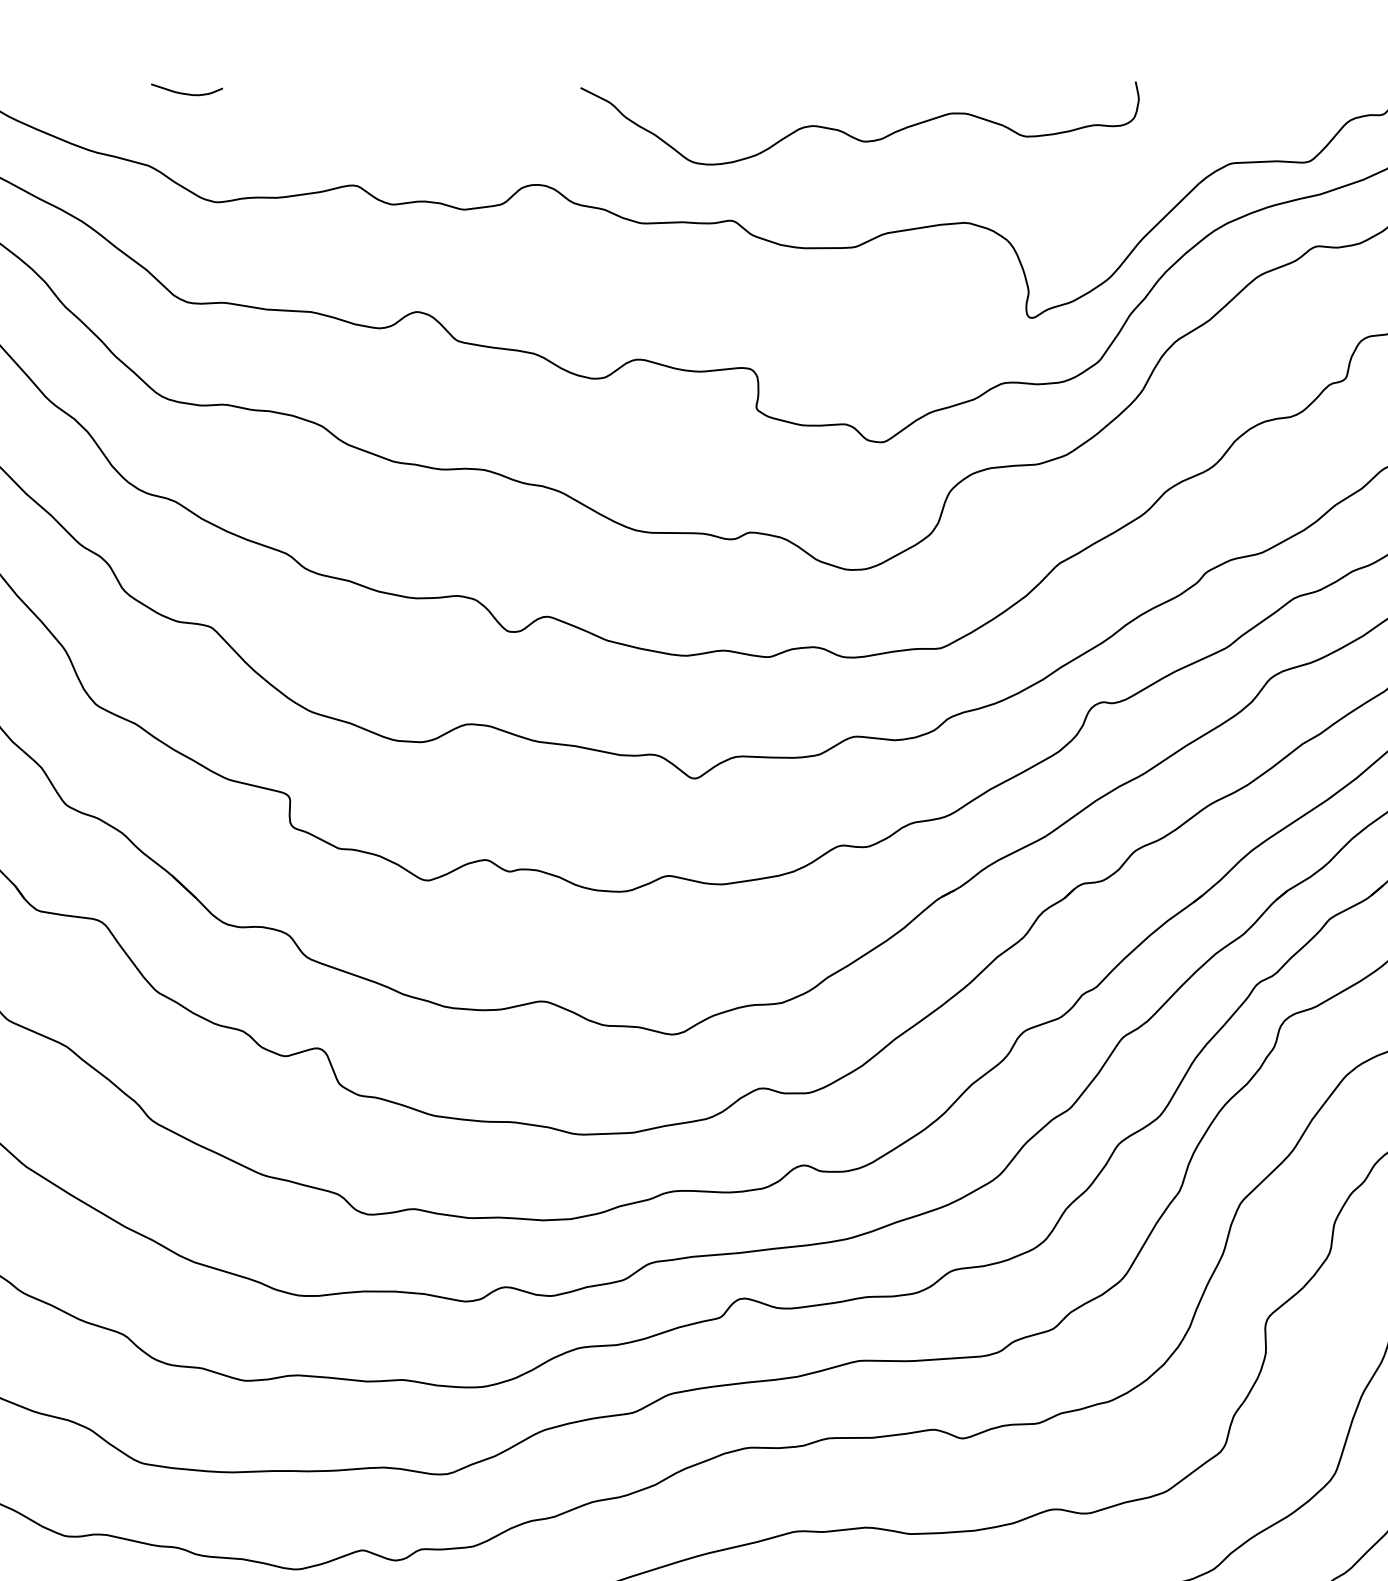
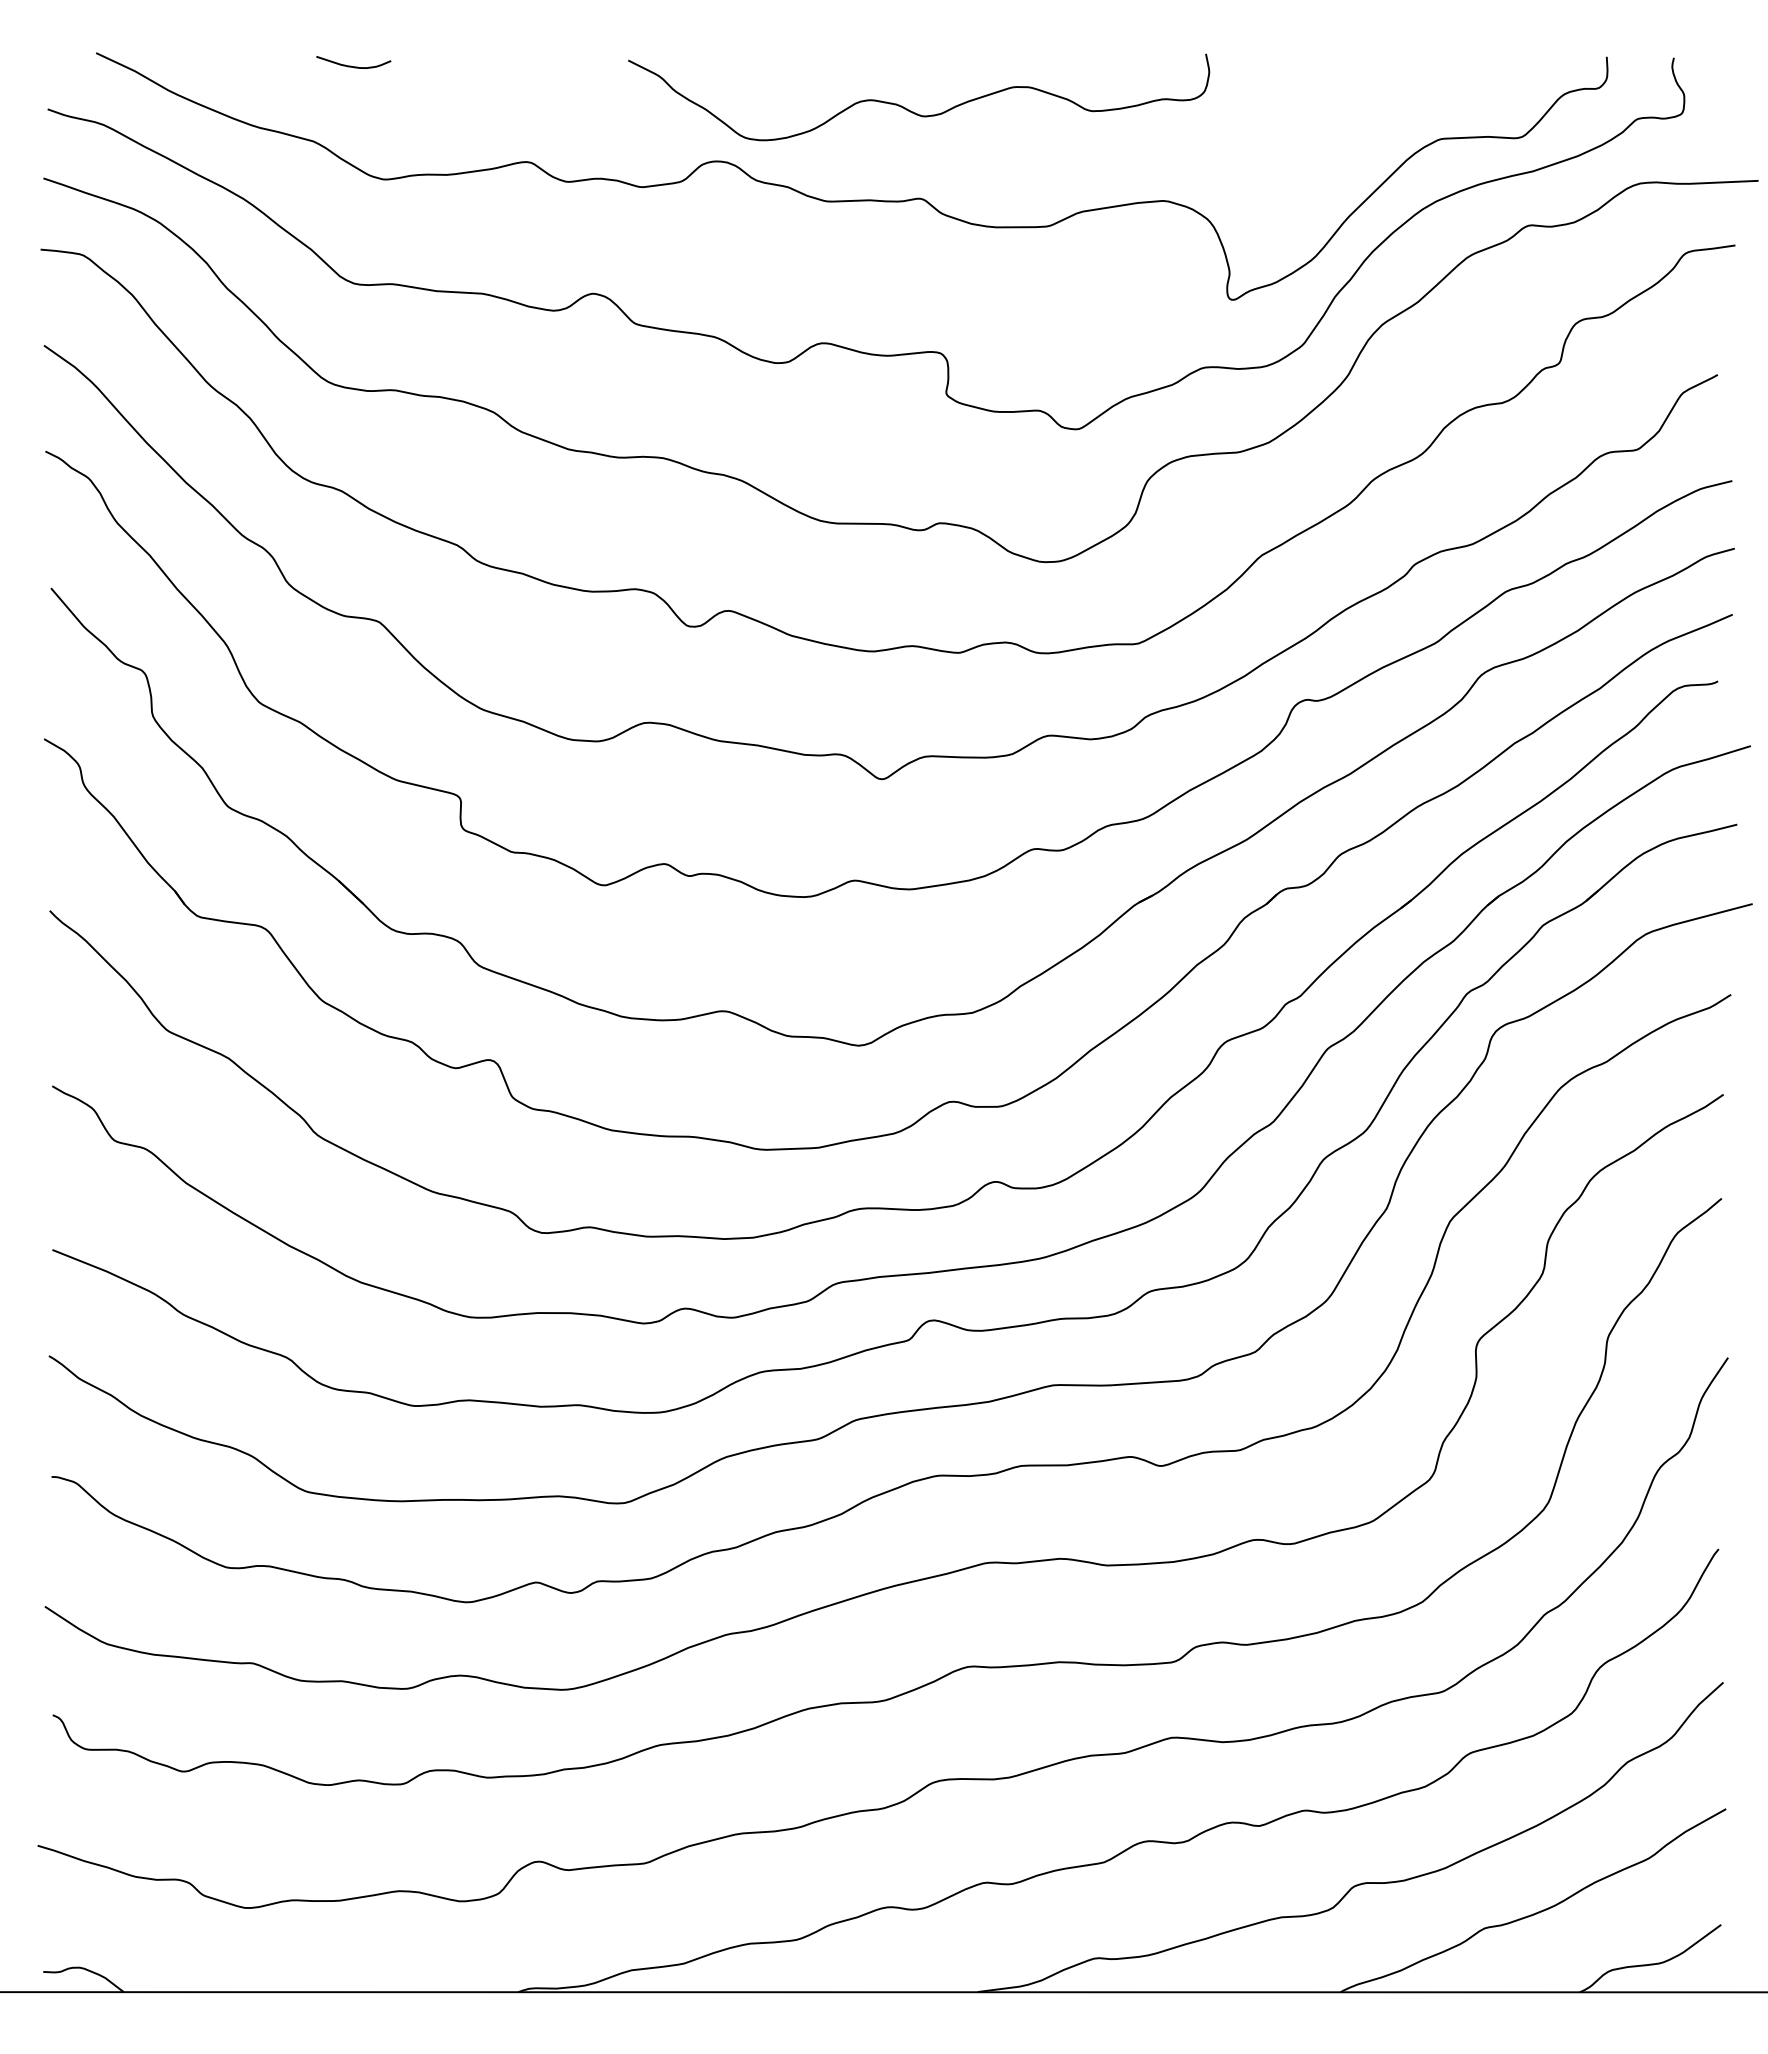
curve: (854, 136) -> (913, 111), moved

